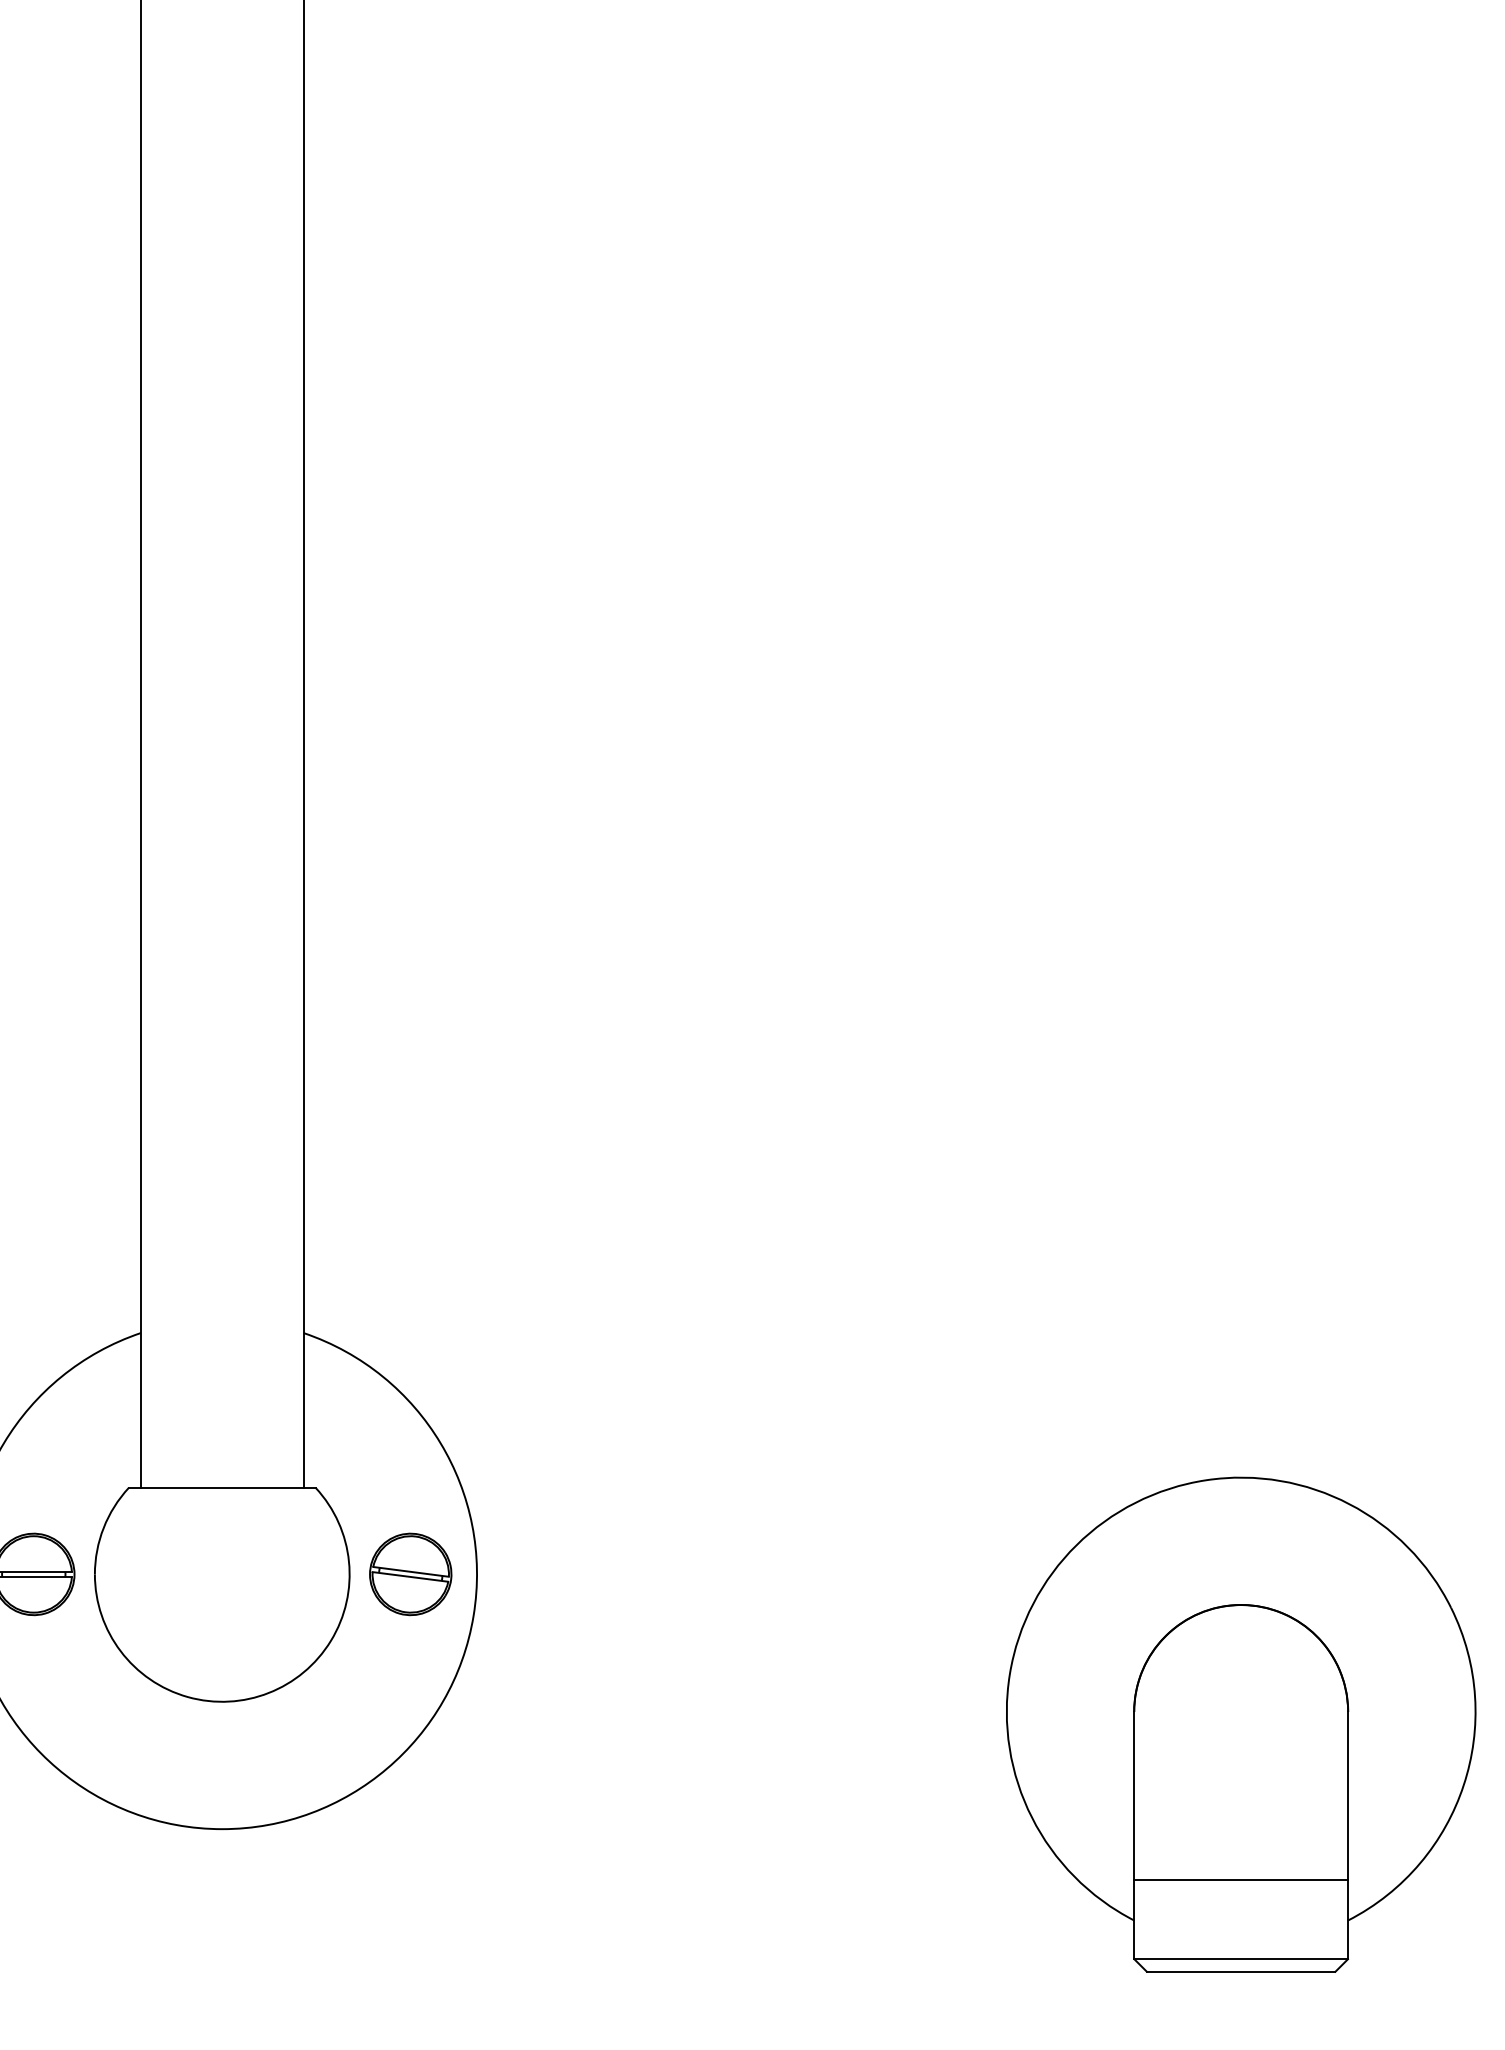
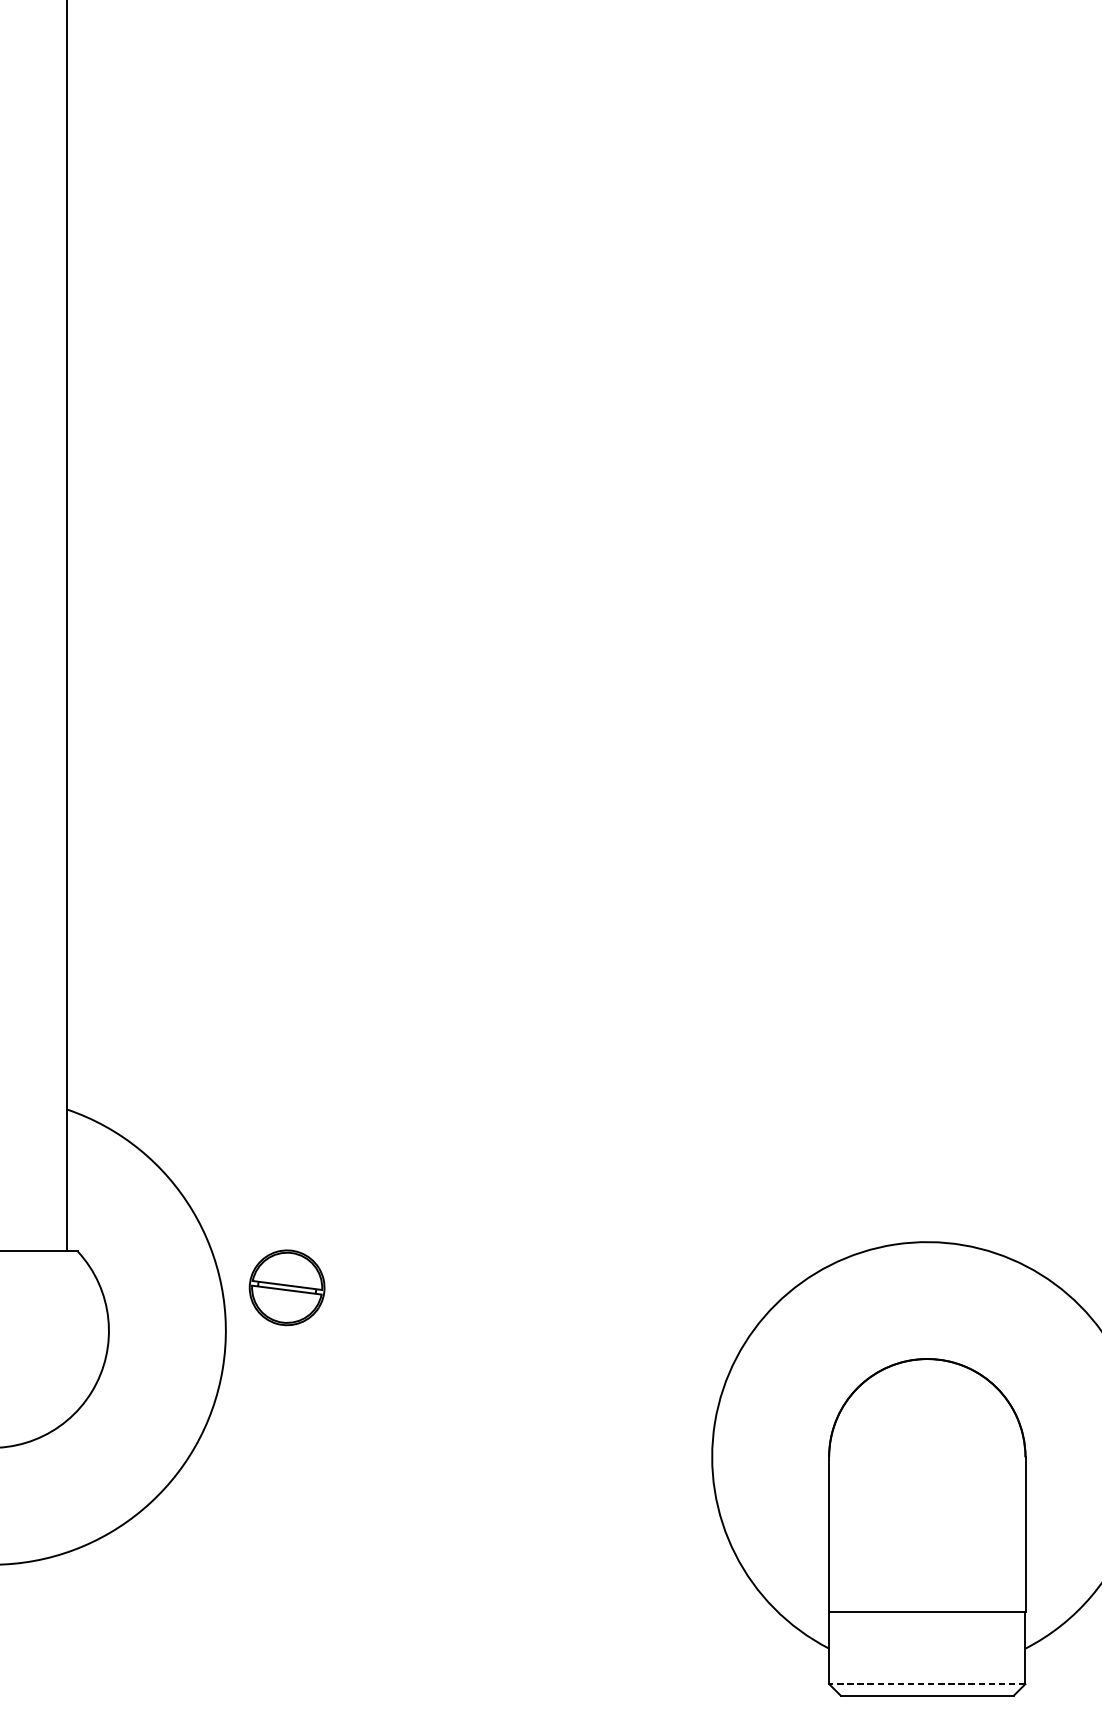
part: (410, 1574) -> (286, 1287), moved
line: (1241, 1959) -> (927, 1684), solid -> dashed

